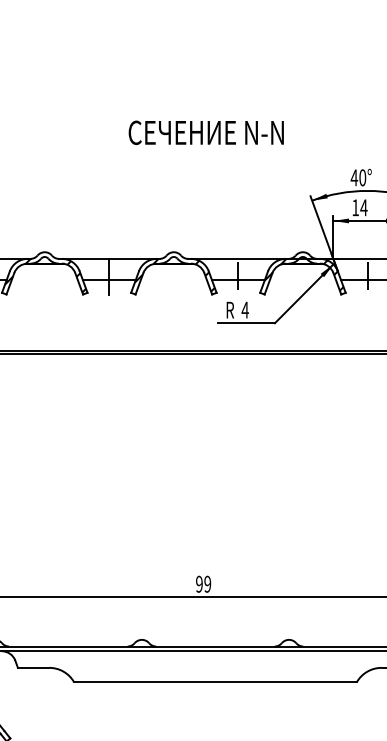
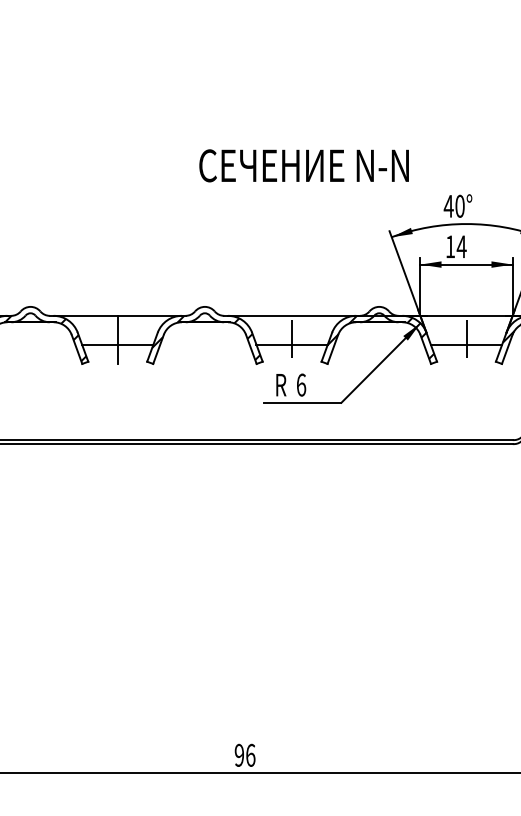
text: (205, 132) -> (303, 165), moved
text: (244, 309) -> (300, 384), 4 -> 6
text: (207, 583) -> (250, 754), 99 -> 96

